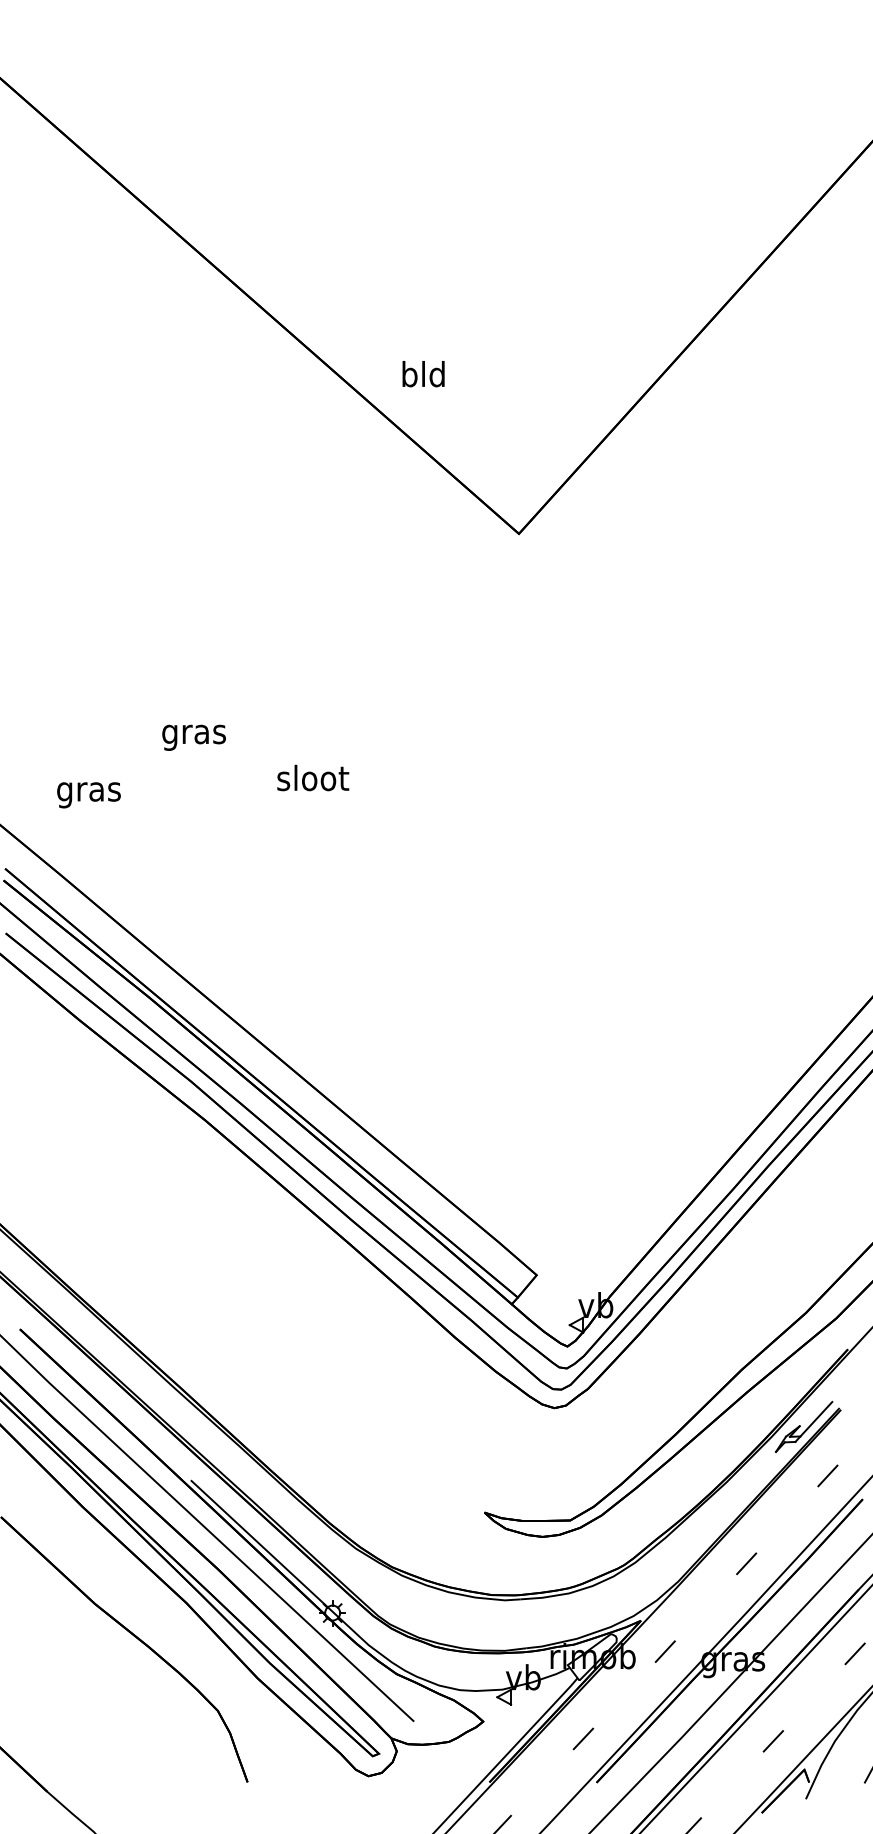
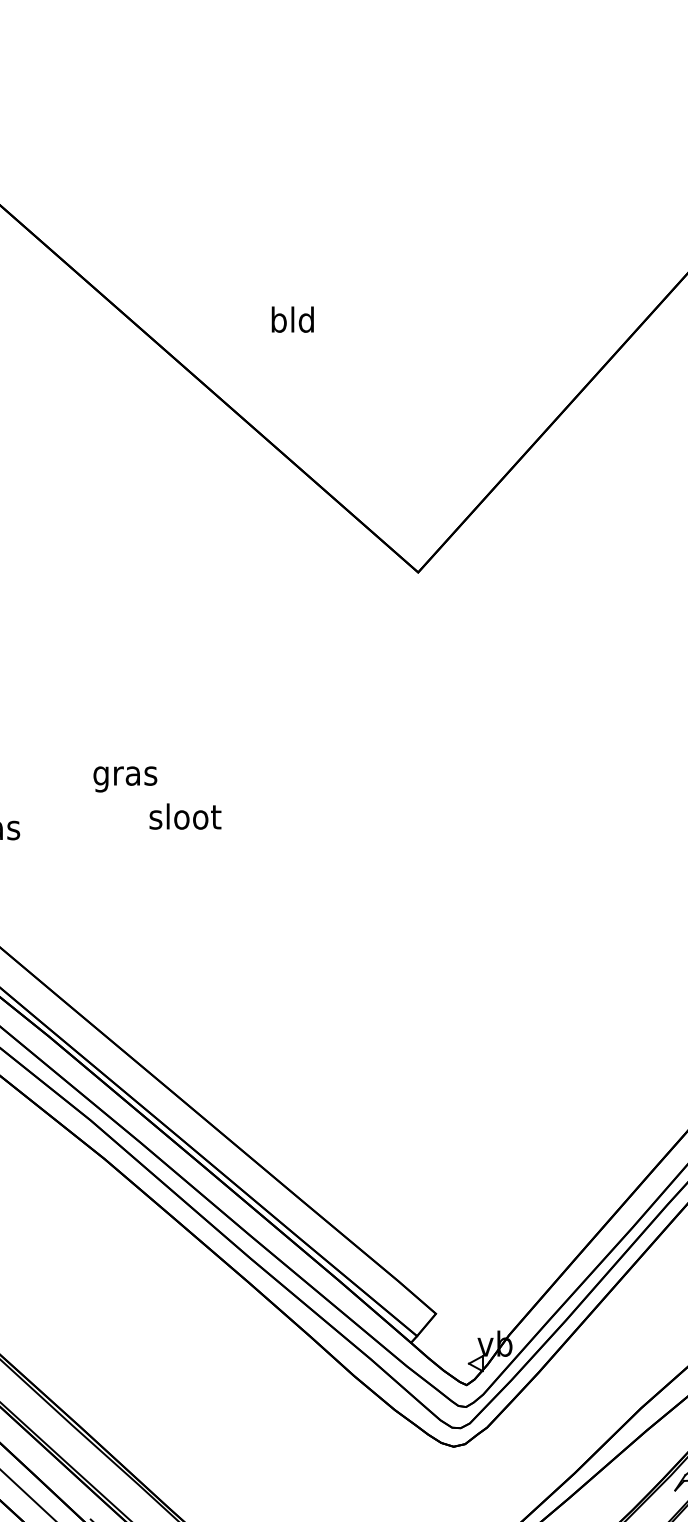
text: (423, 374) -> (292, 320), moved
text: (193, 737) -> (124, 779), moved
text: (313, 777) -> (185, 816), moved

